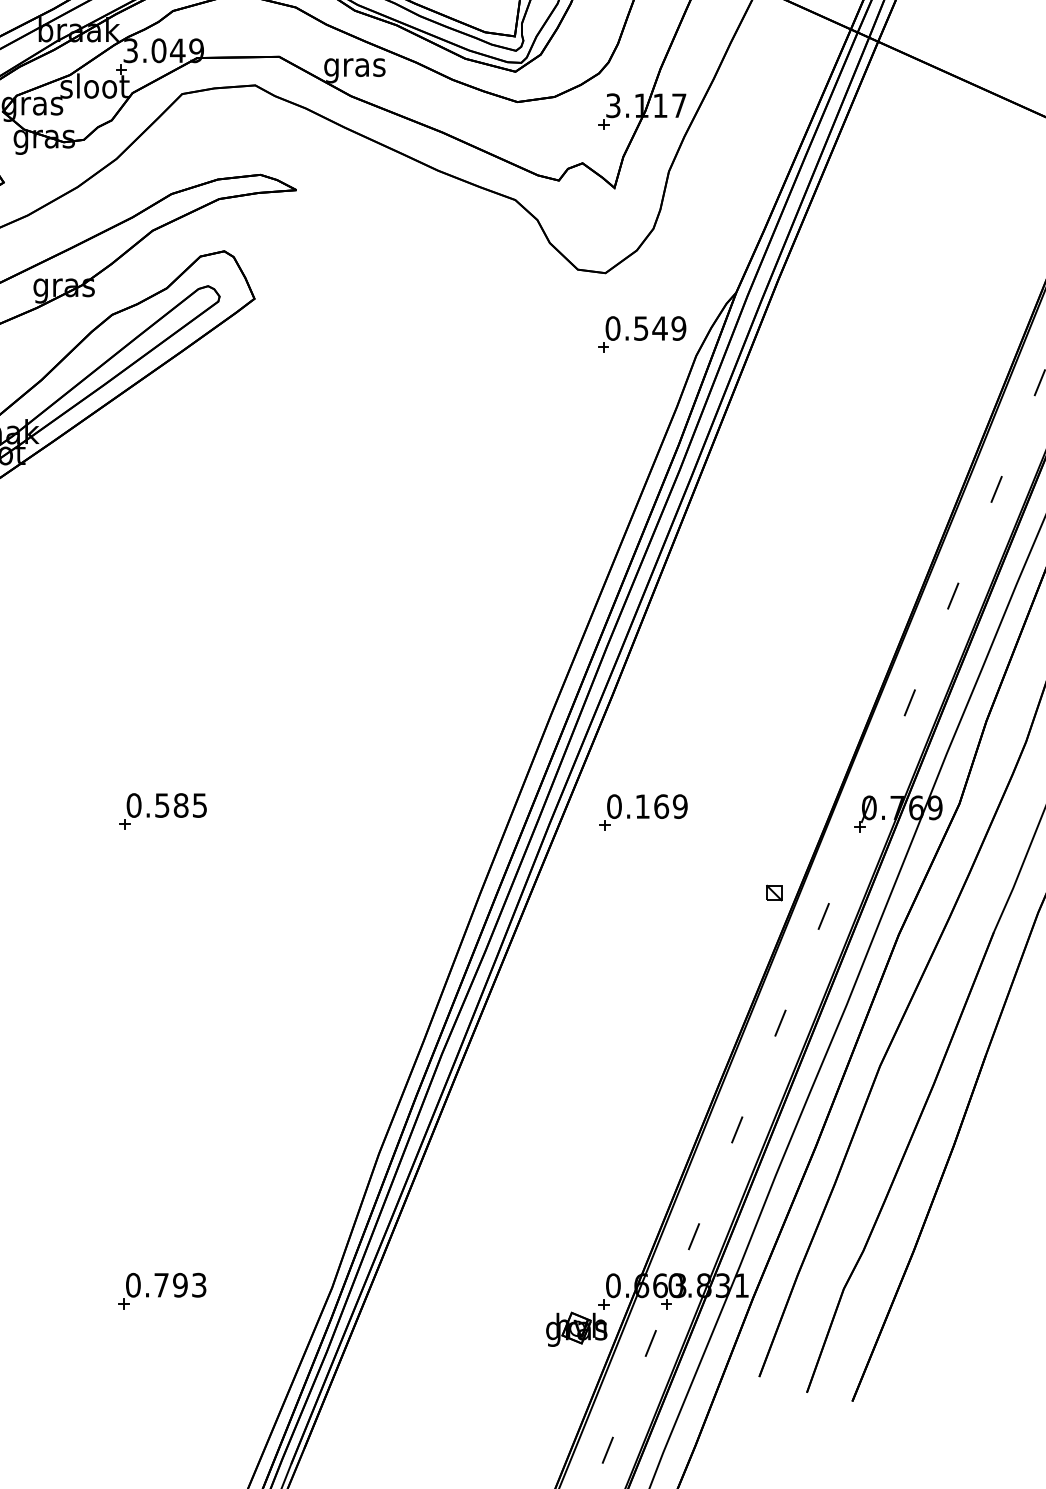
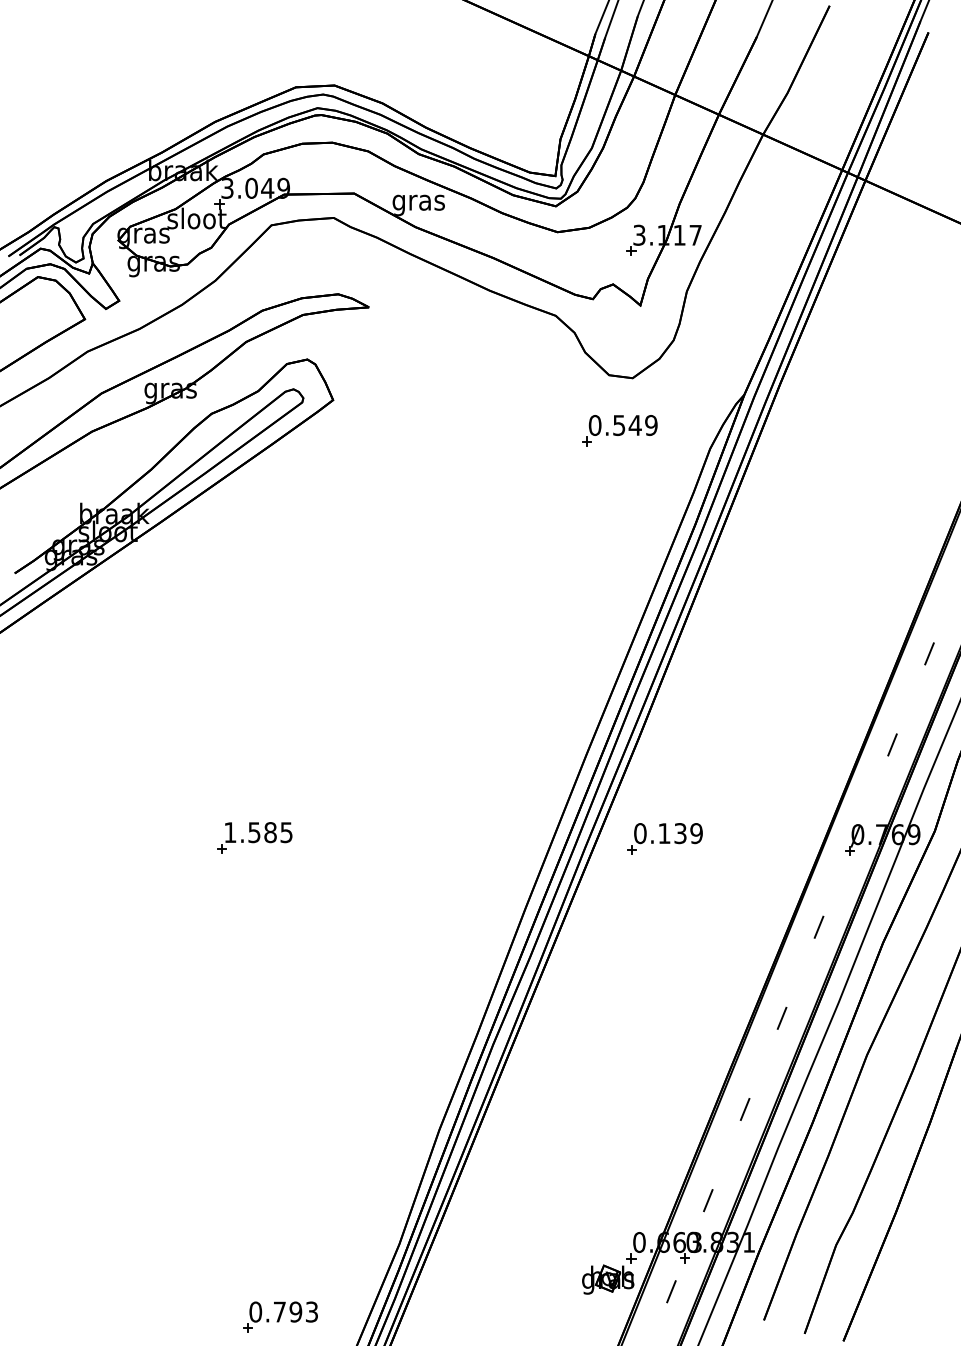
part: (641, 334) -> (619, 430), moved
text: (134, 805) -> (230, 832), 0.585 -> 1.585
text: (661, 806) -> (680, 833), 0.169 -> 0.139
part: (773, 893) -> (776, 907), removed
part: (162, 1290) -> (280, 1316), moved

